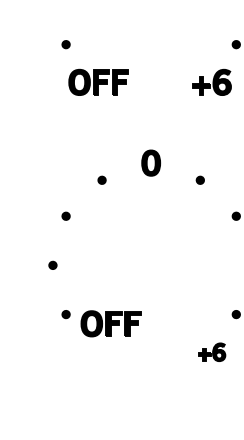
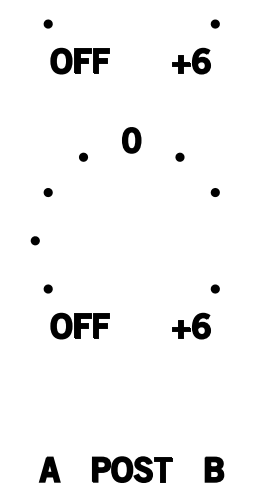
part: (110, 323) -> (79, 325), moved
part: (212, 351) -> (191, 325), size x1.43

